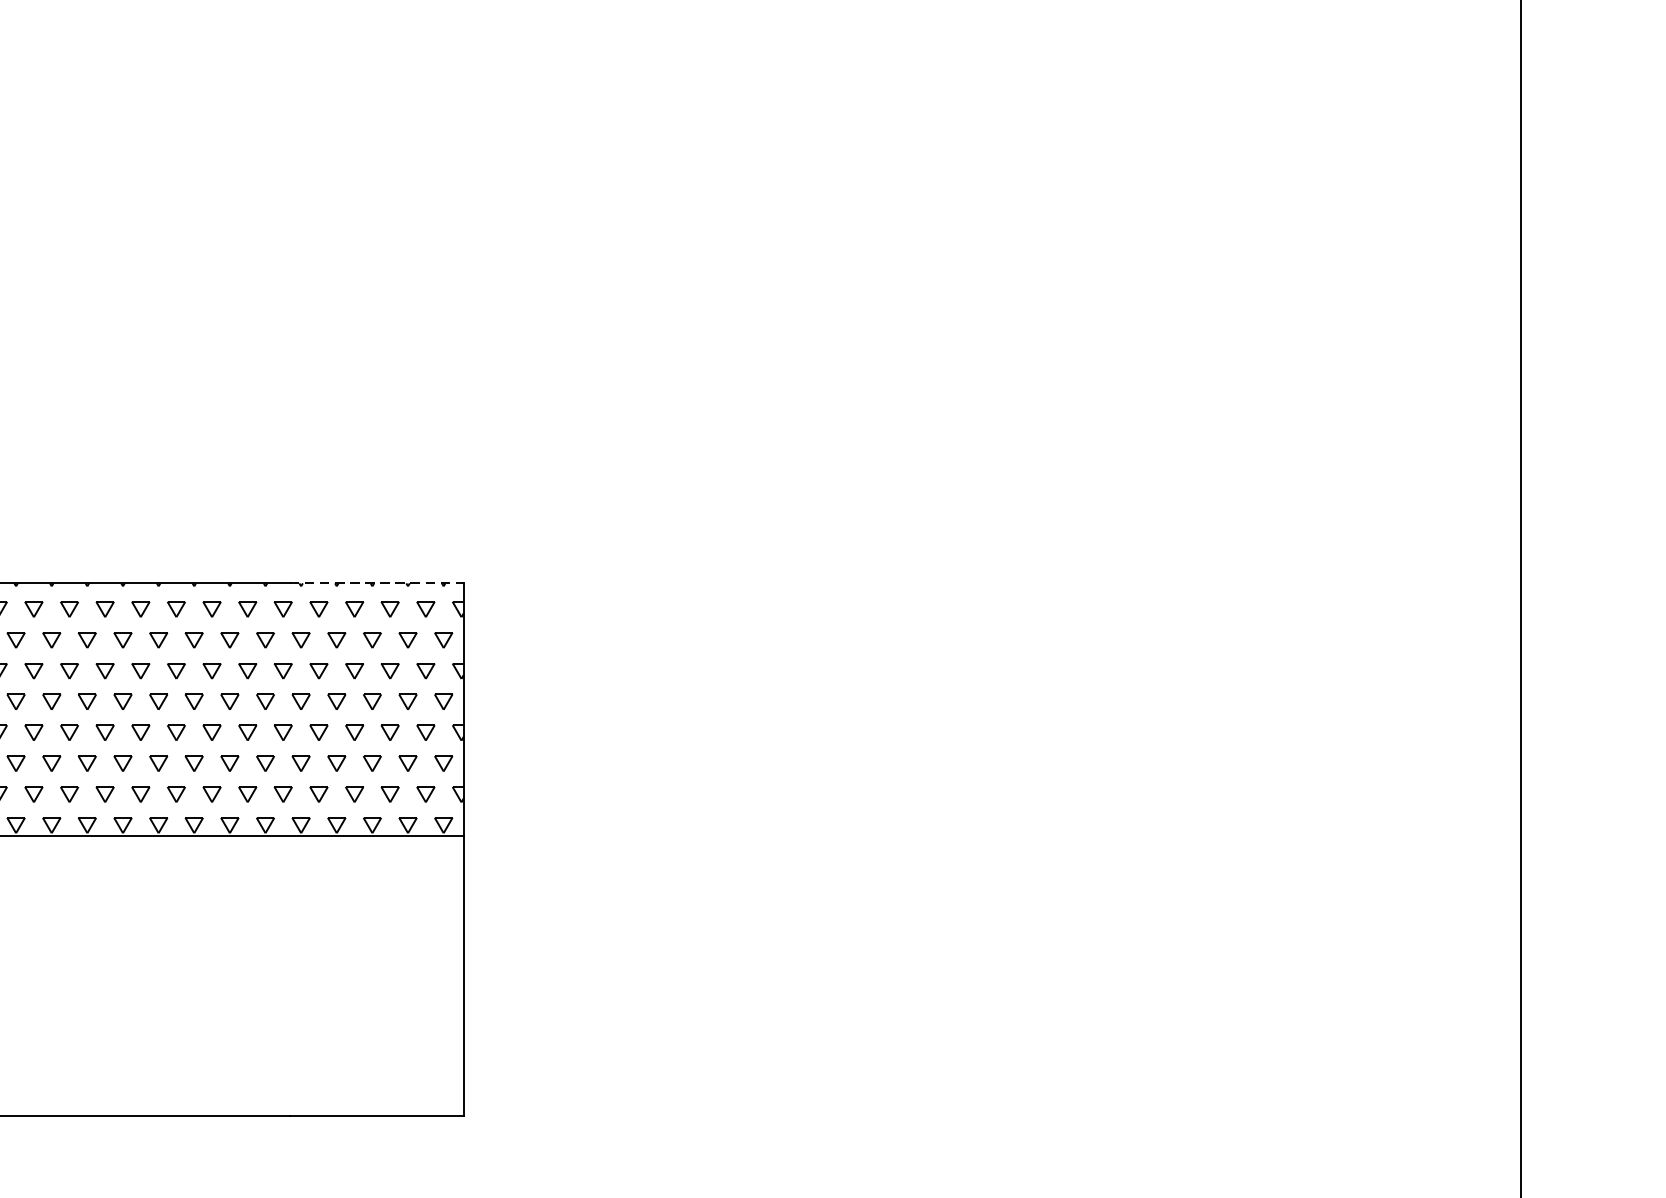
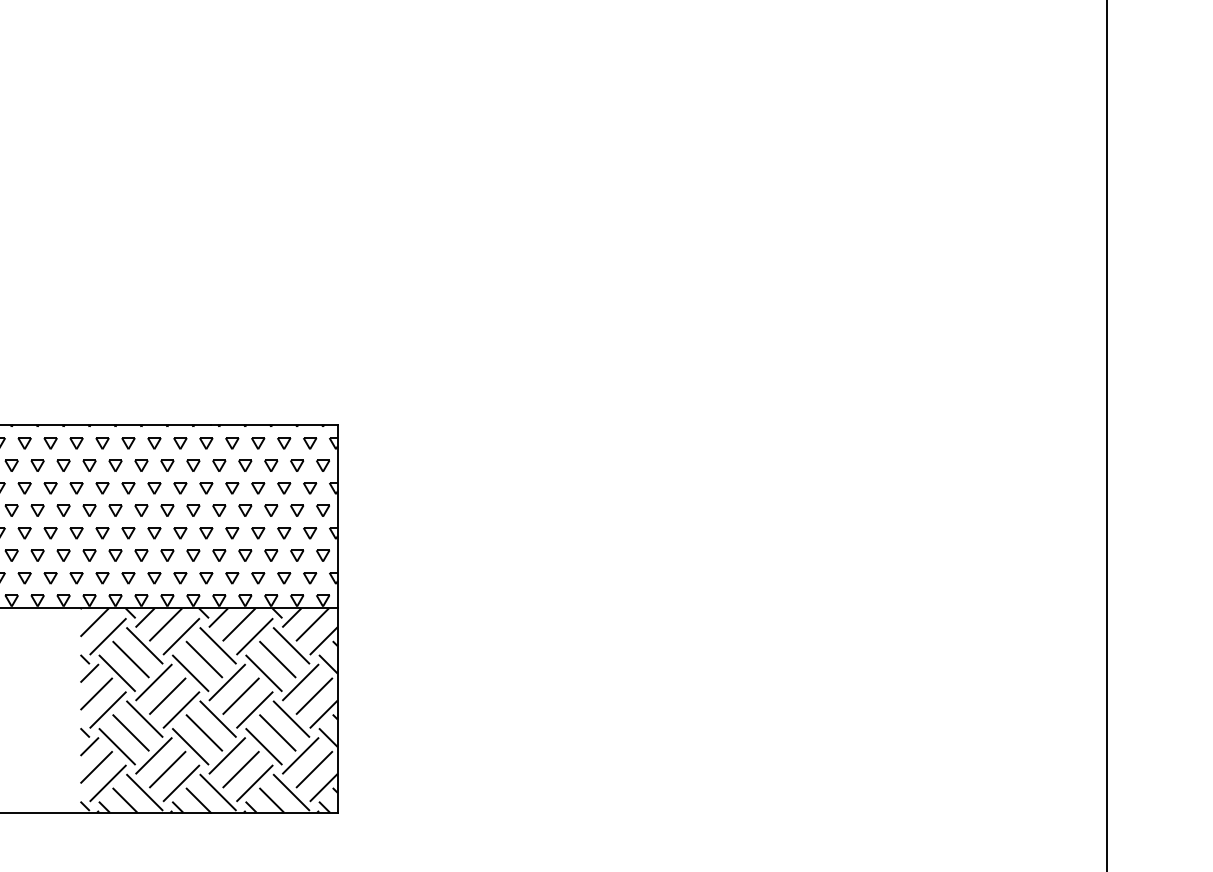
line: (376, 583) -> (274, 424), dashed -> solid
hatch: (286, 976) -> (208, 710), added

